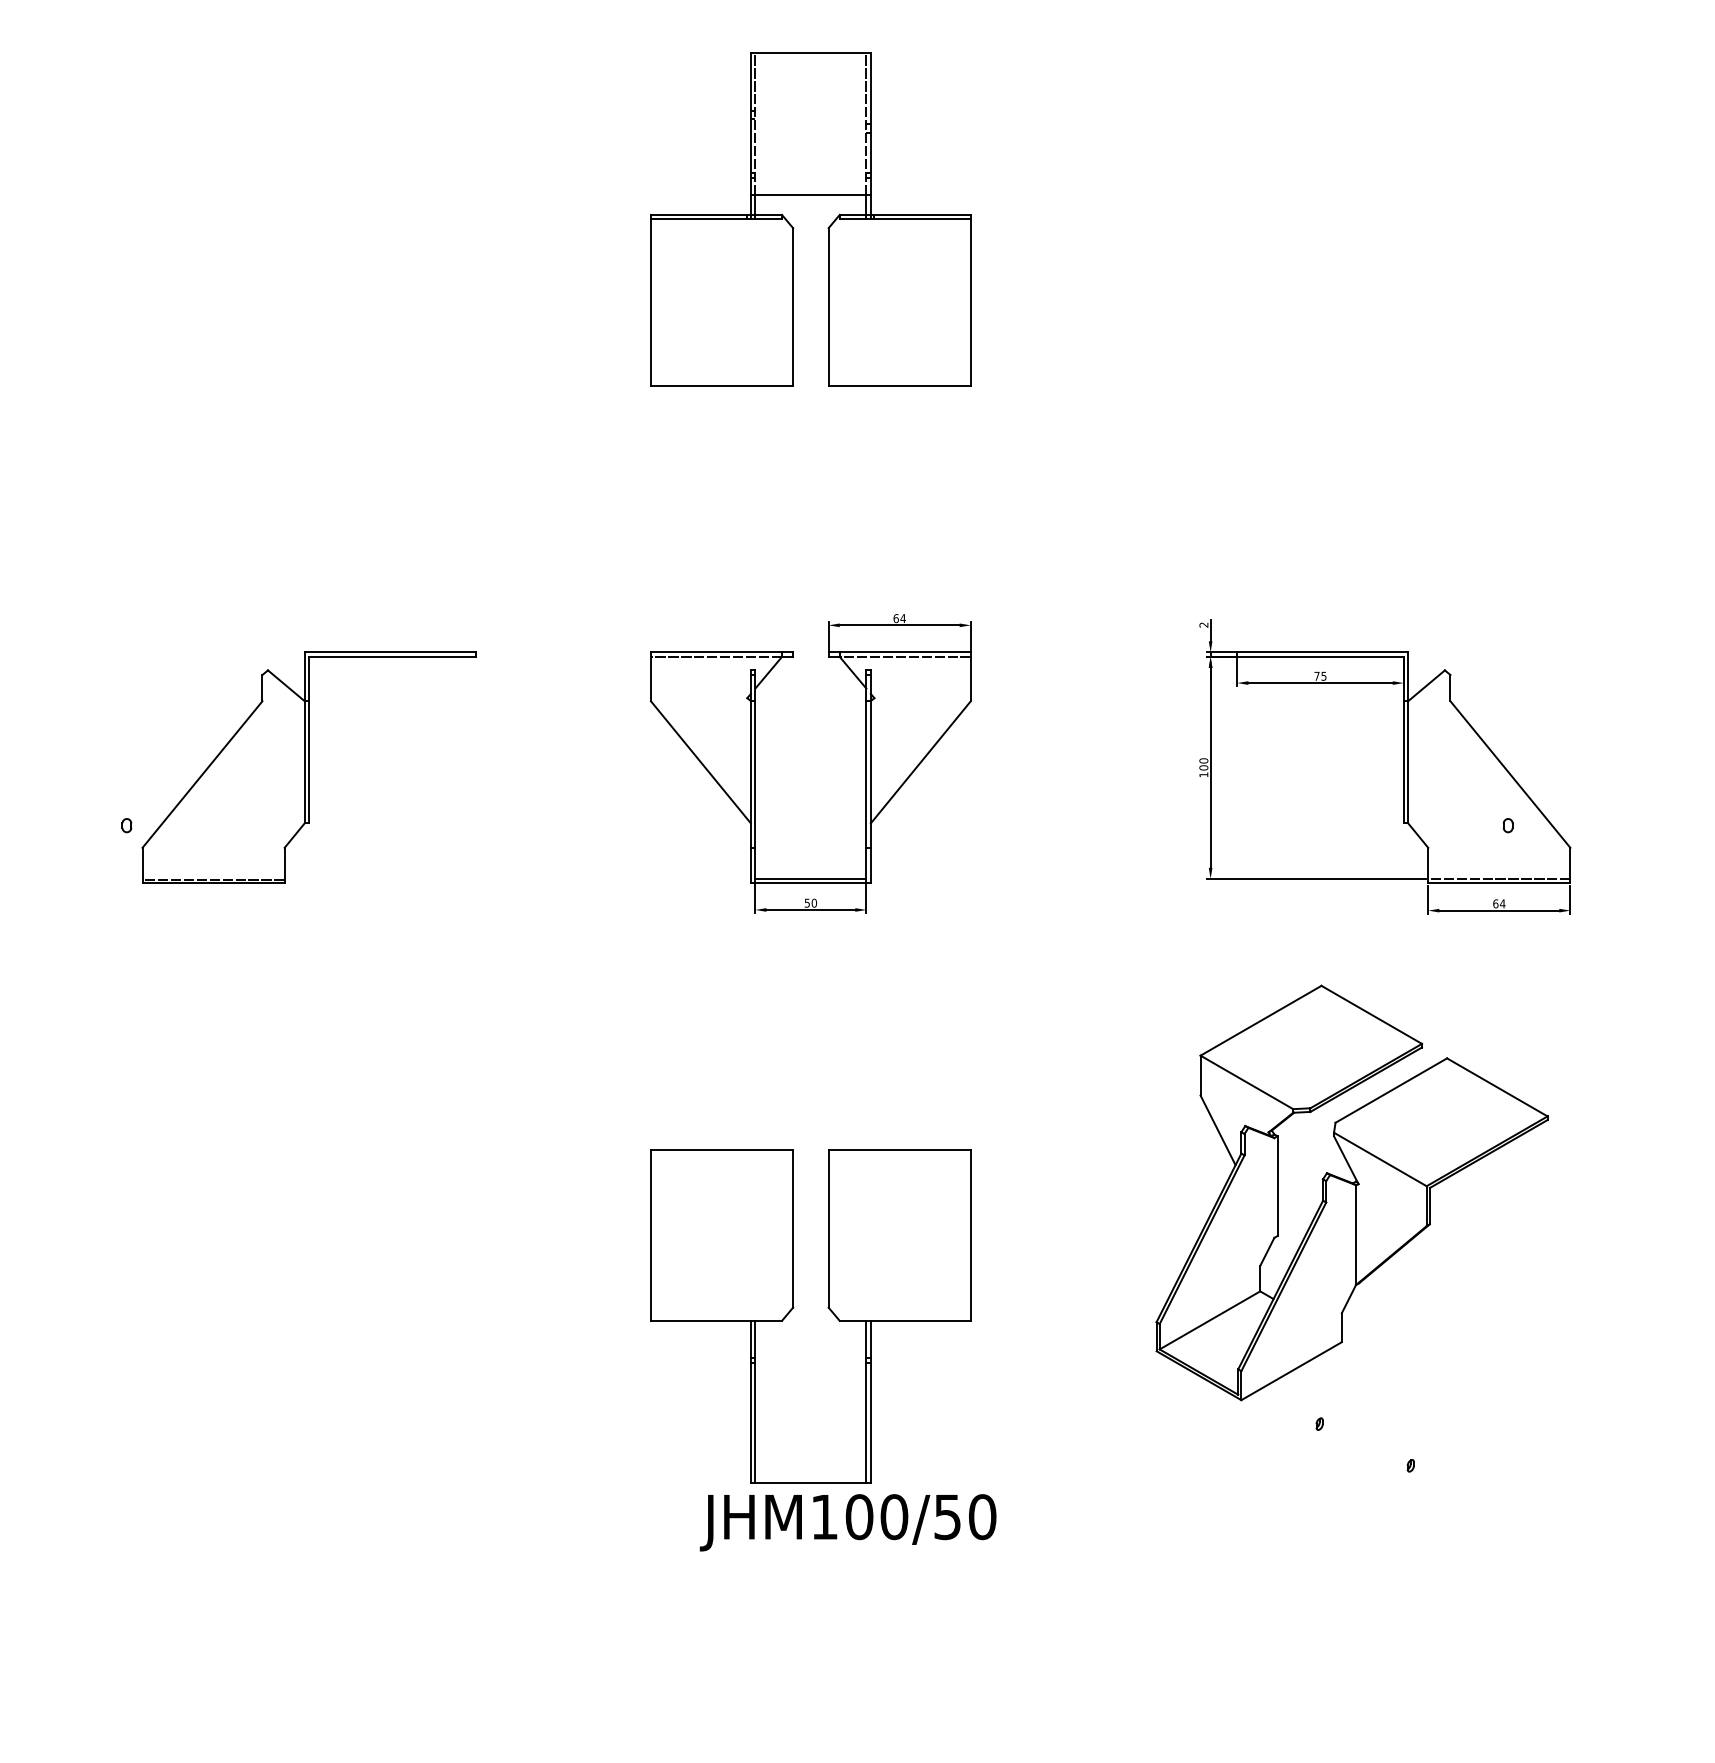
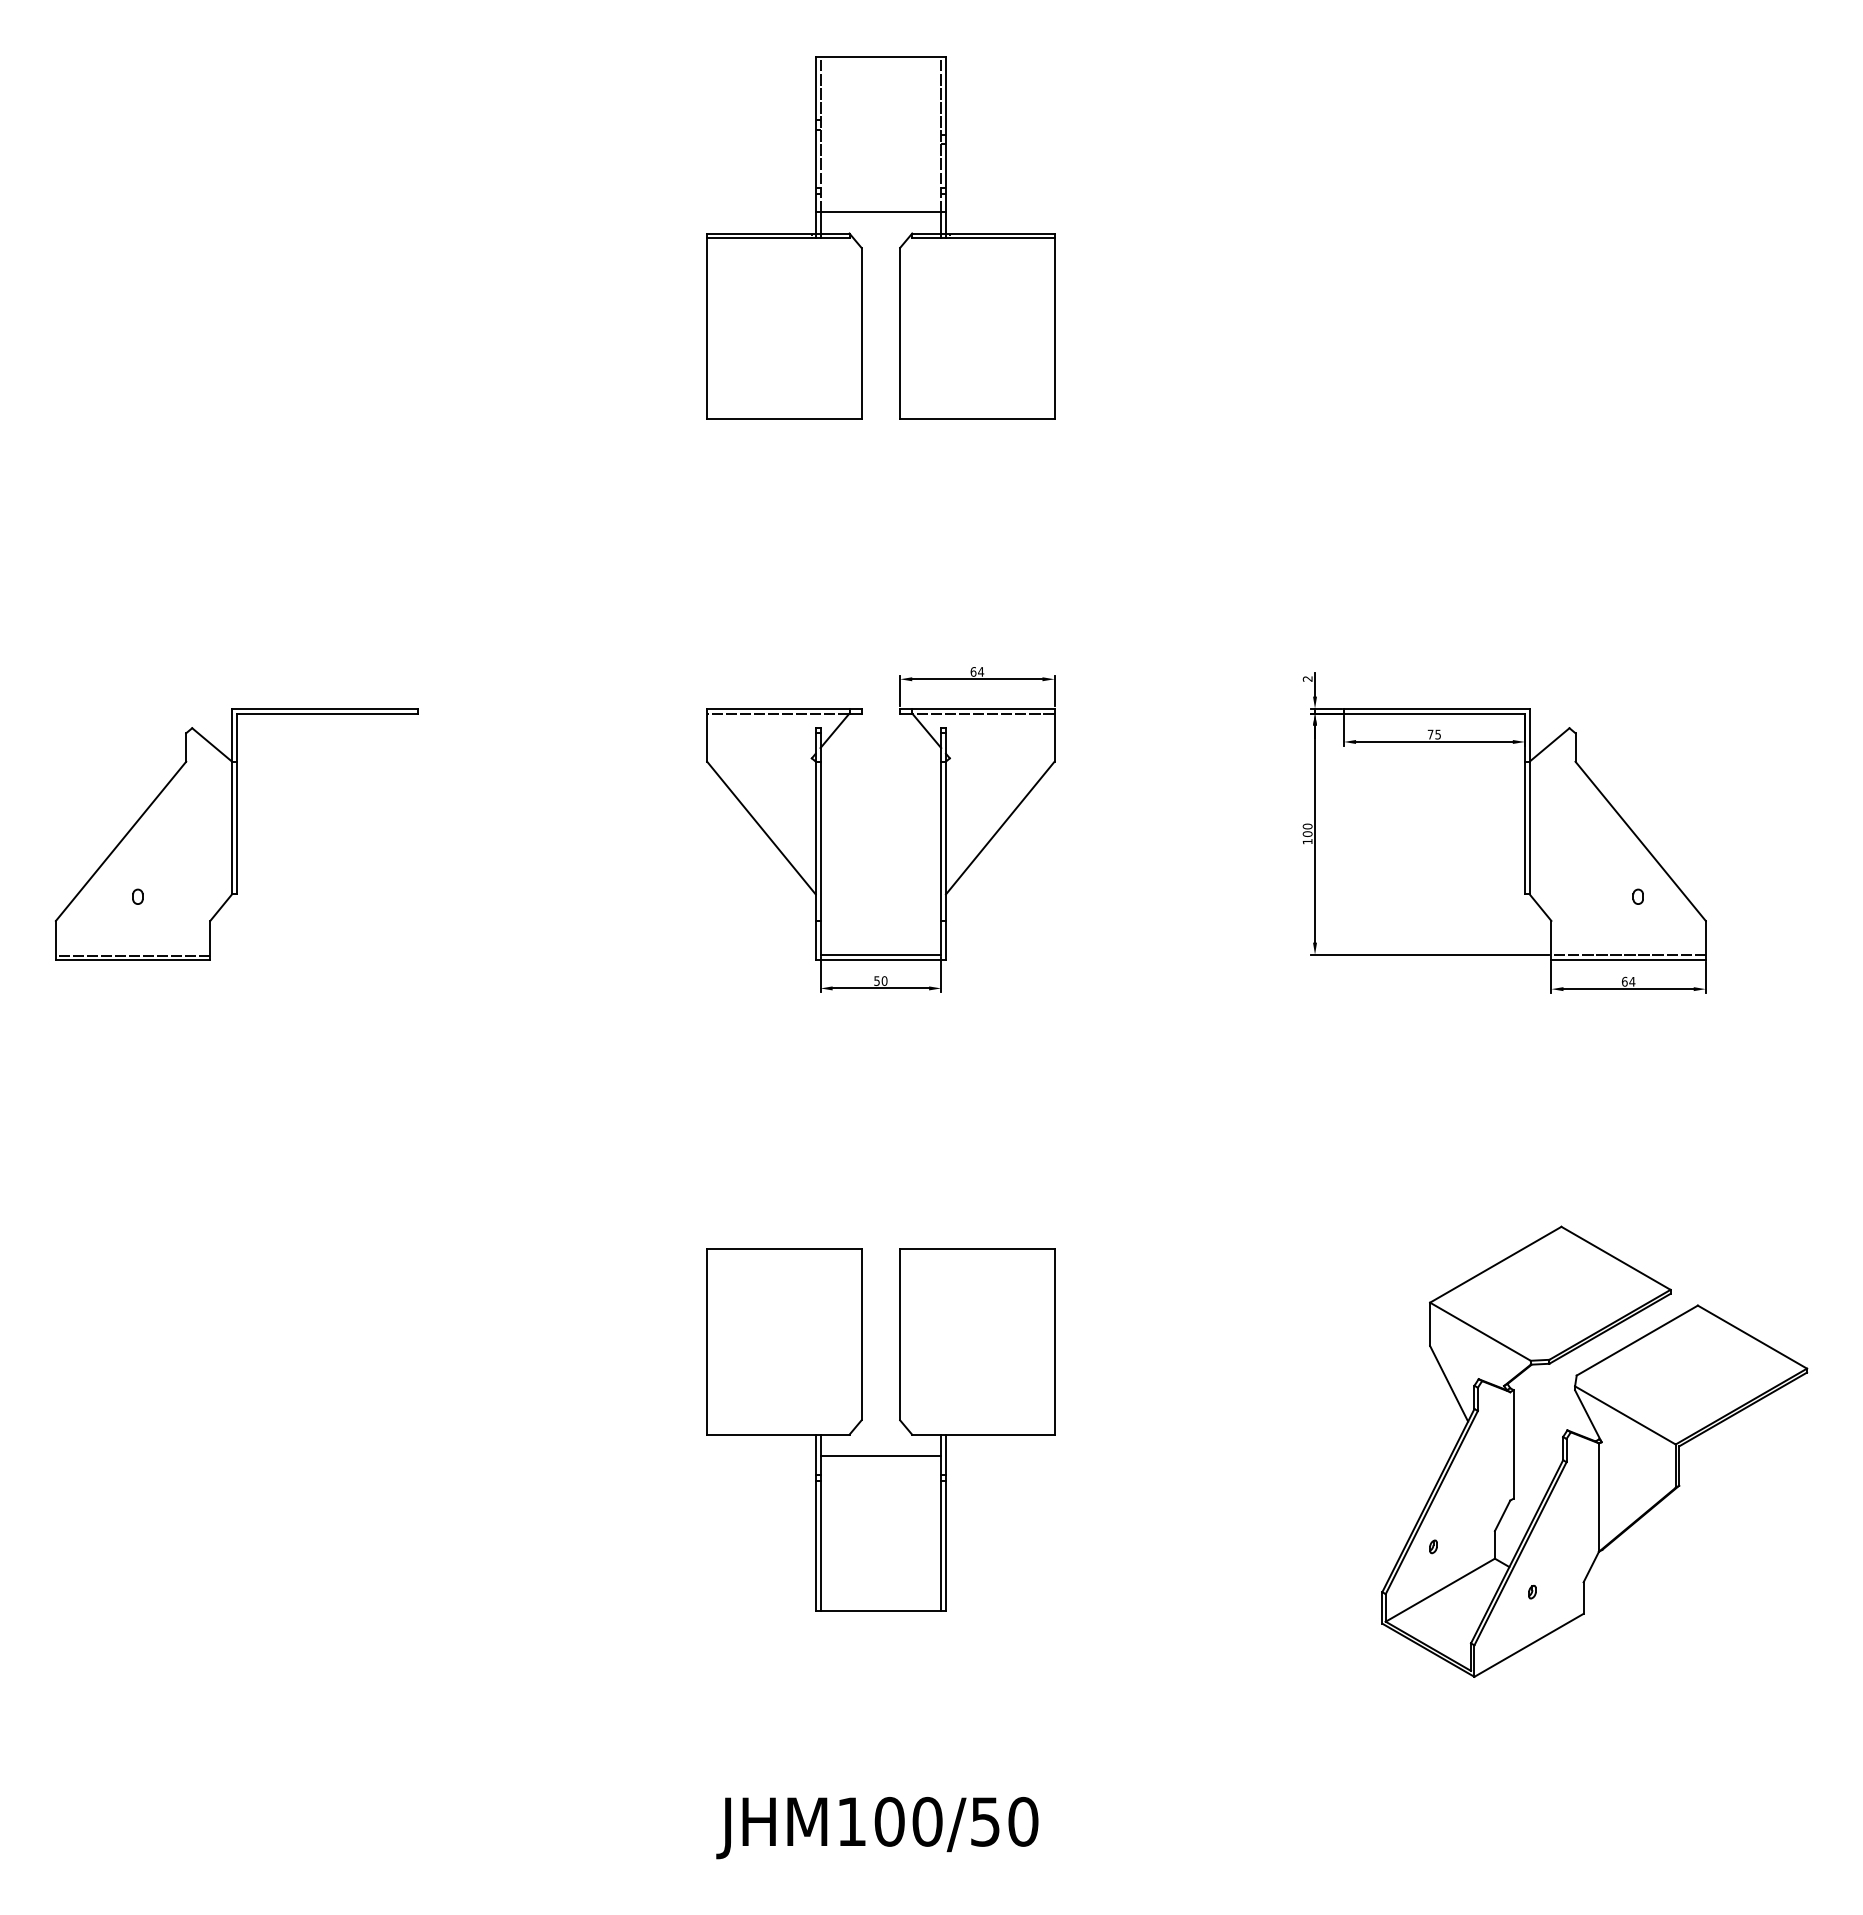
part: (308, 768) -> (236, 834), moved
part: (1351, 1192) -> (1594, 1451), moved
line: (810, 1340) -> (880, 1456), added
text: (848, 1523) -> (877, 1828), moved

